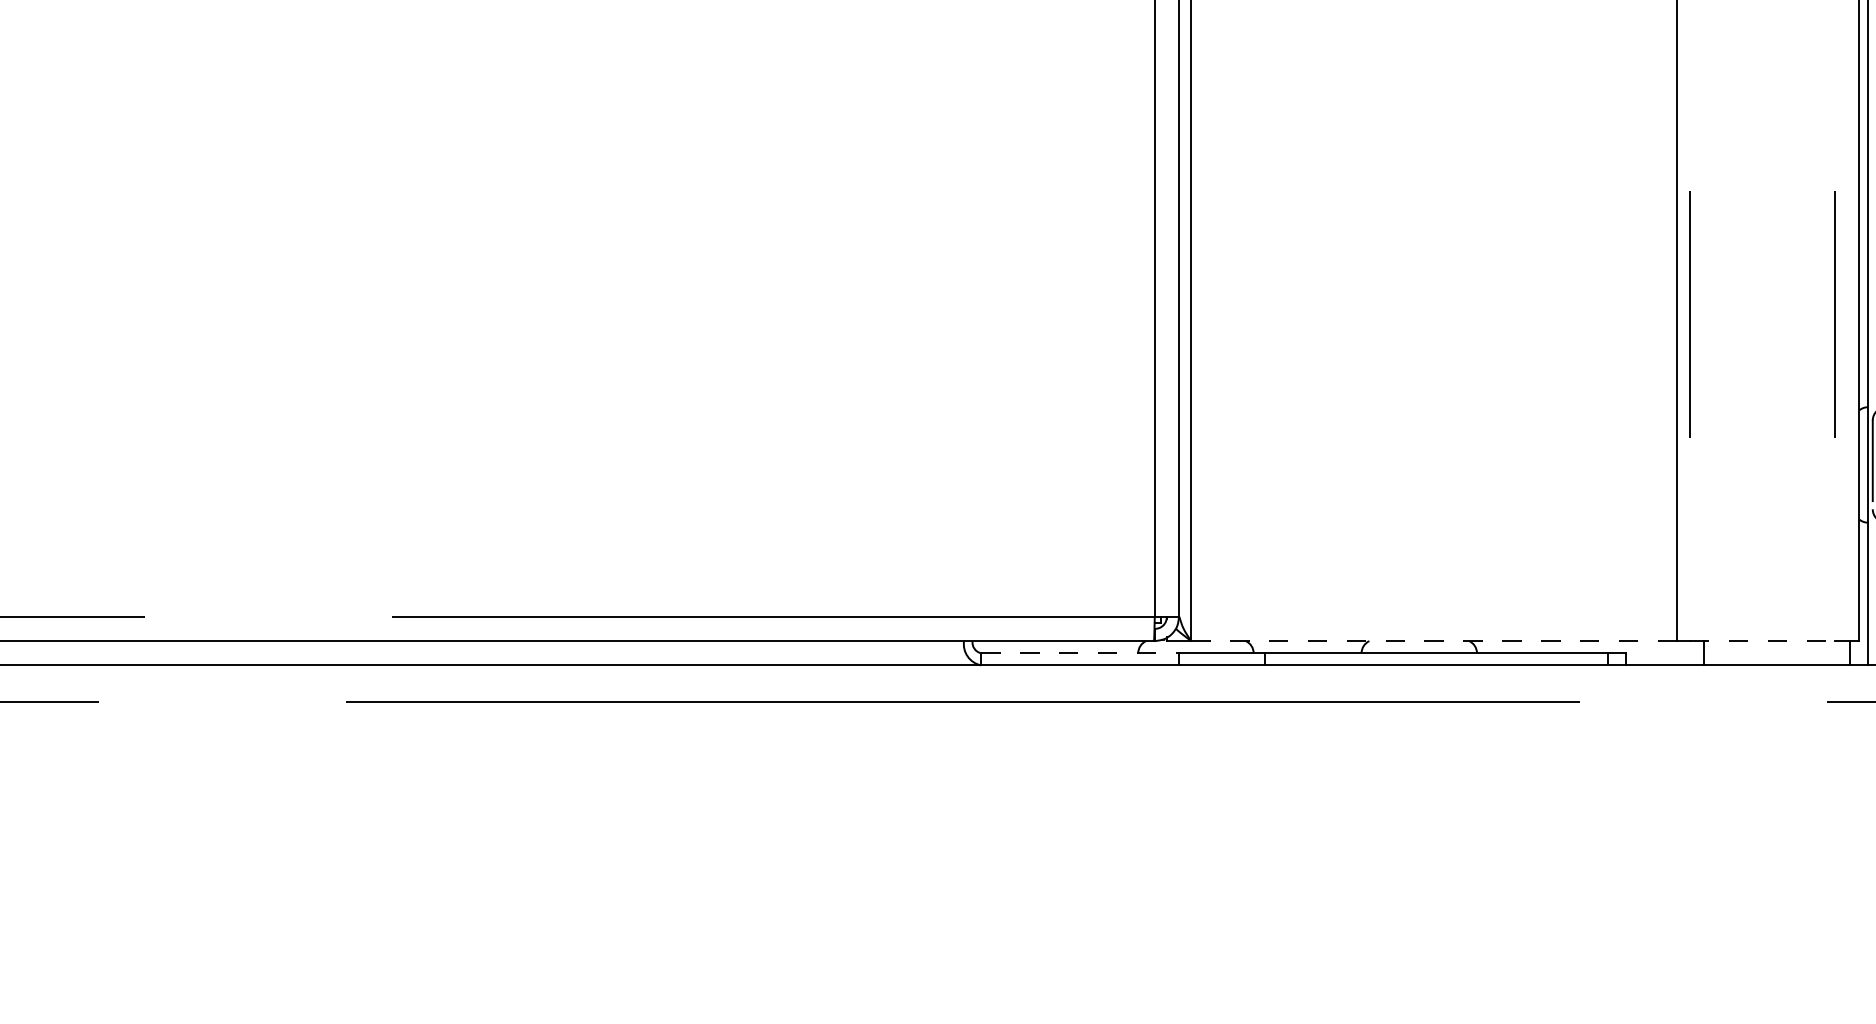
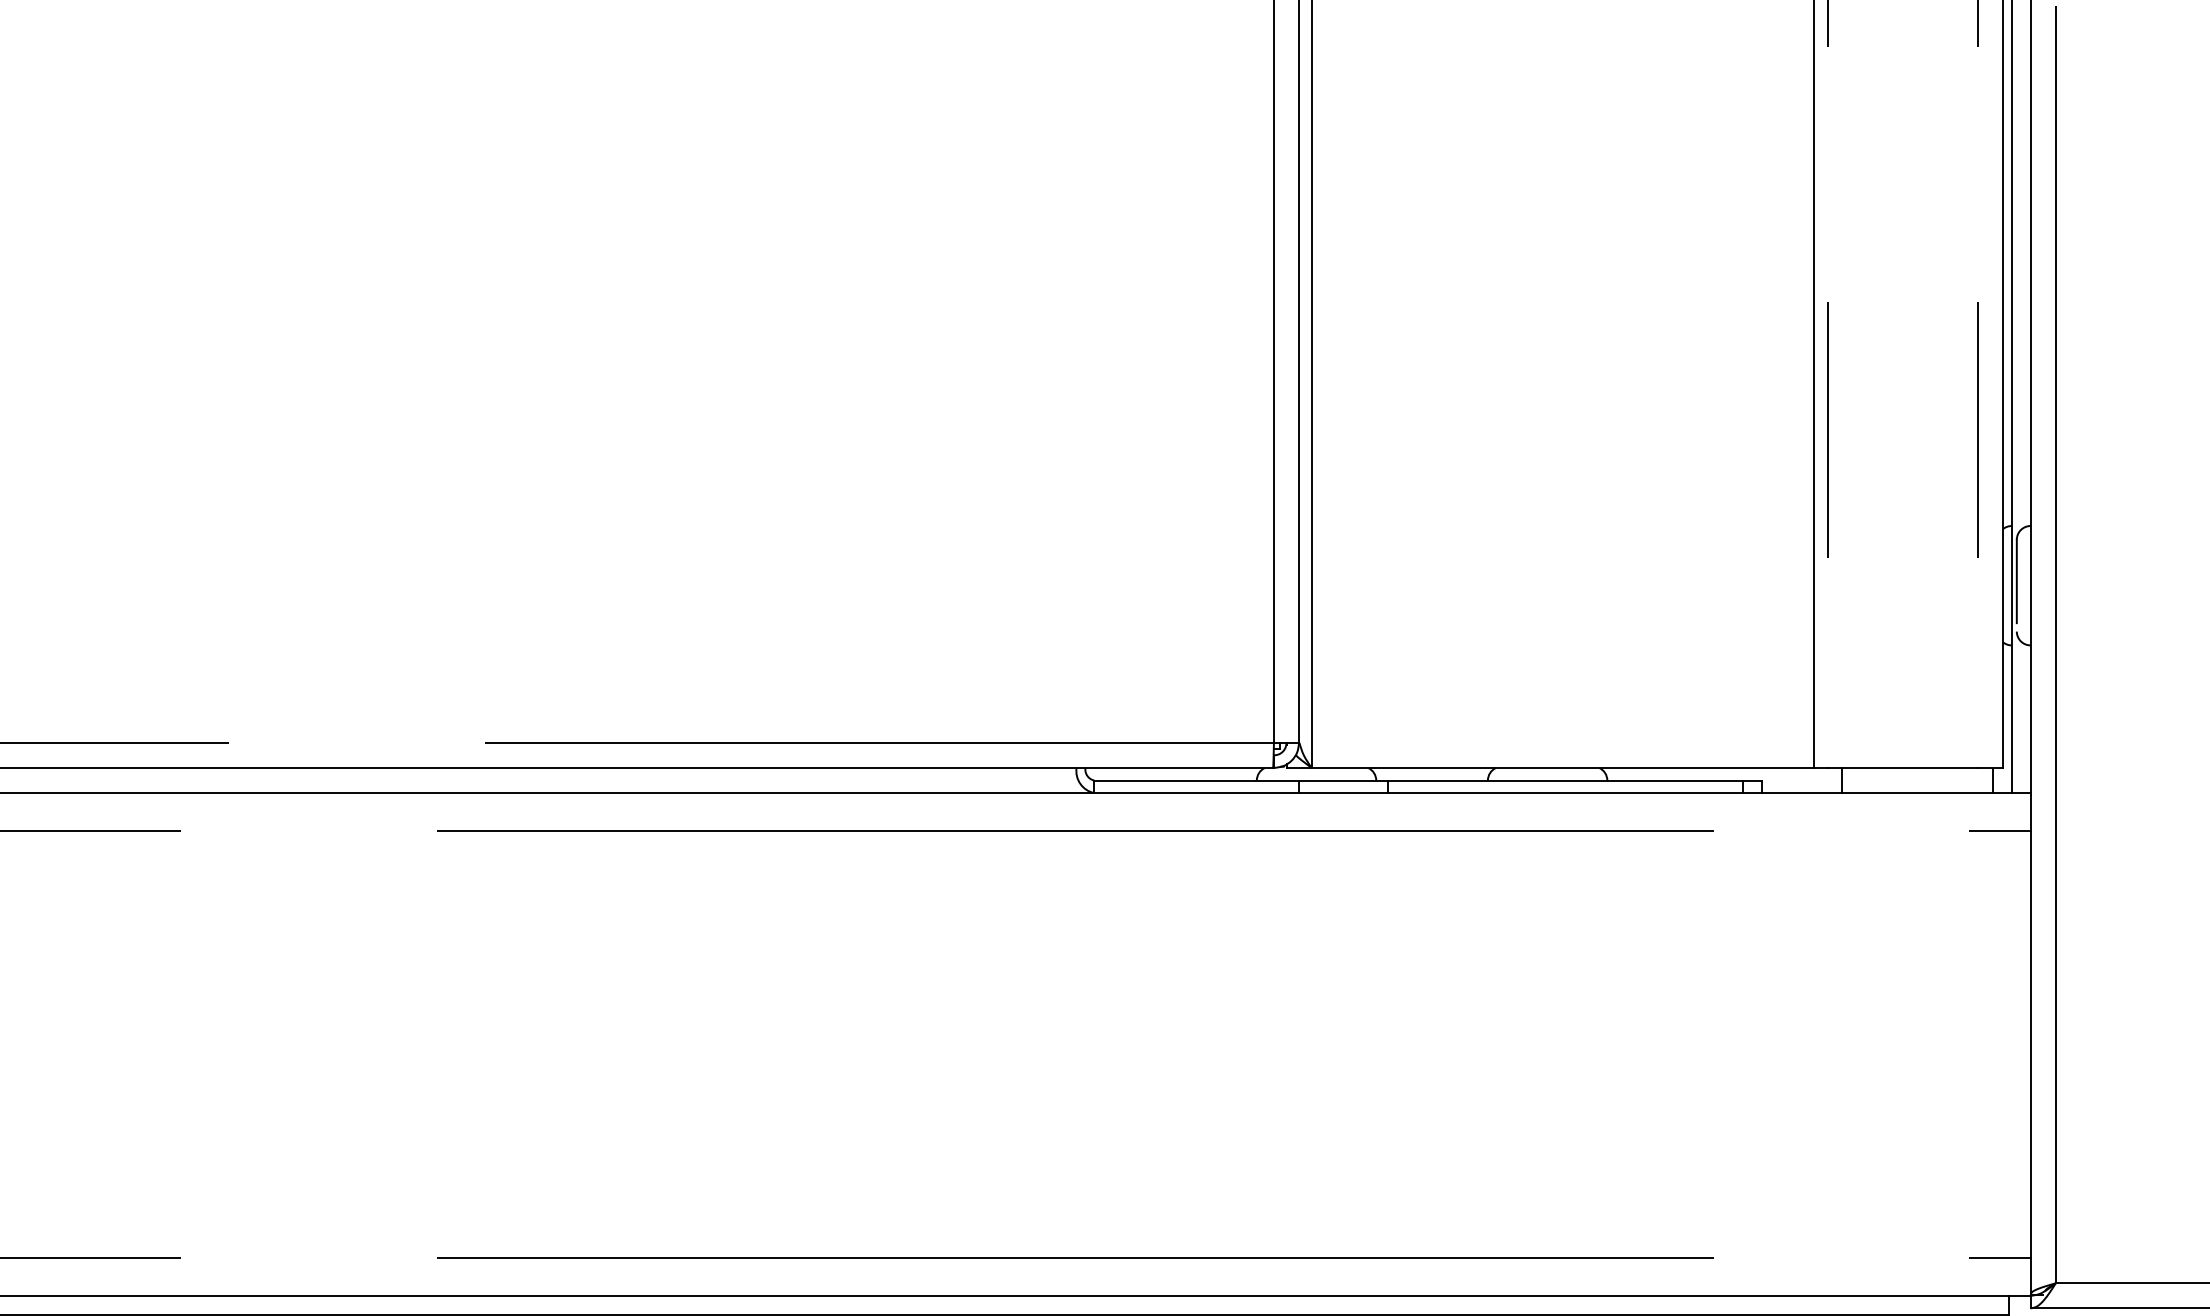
line: (1433, 640) -> (1562, 767), dashed -> solid
line: (1763, 640) -> (1903, 767), dashed -> solid
line: (1080, 653) -> (1197, 780), dashed -> solid

